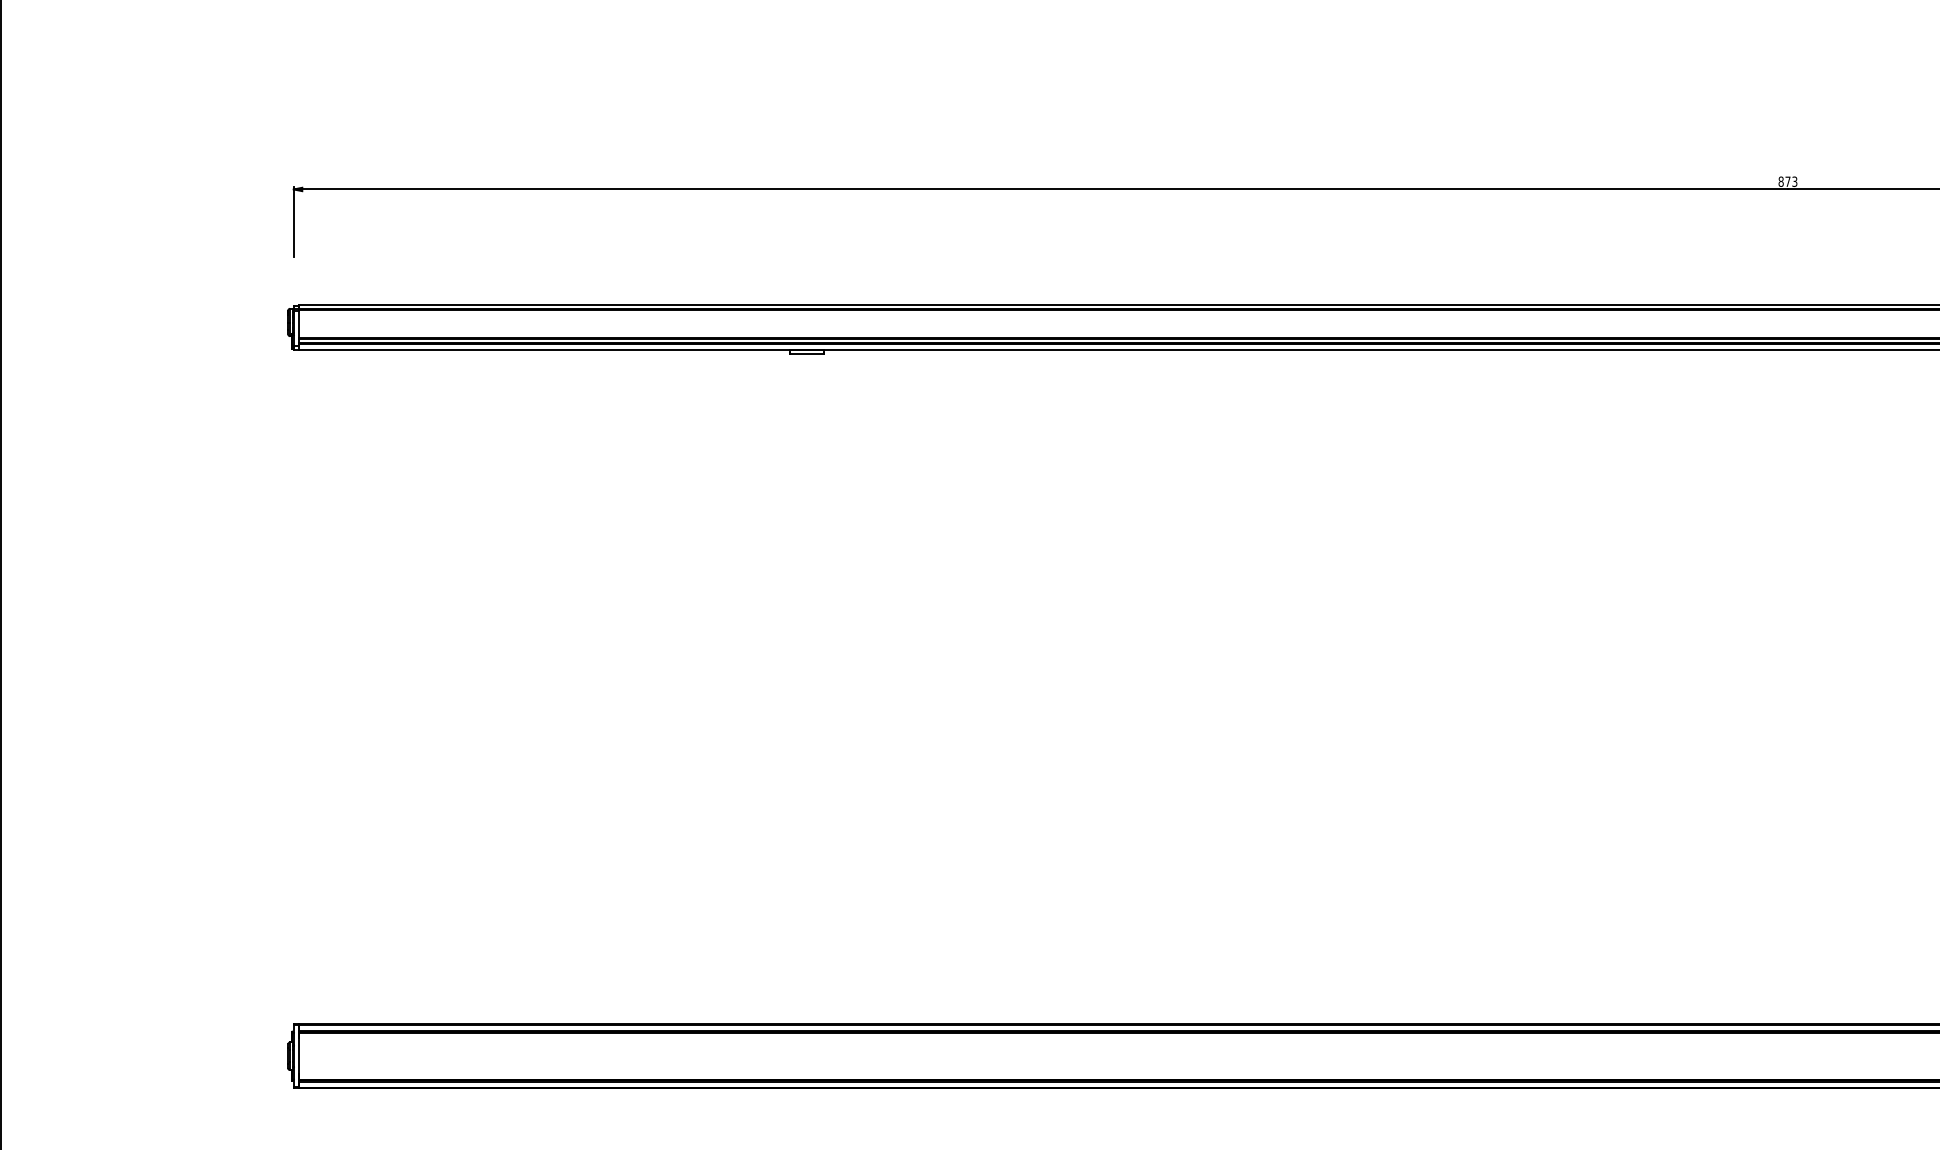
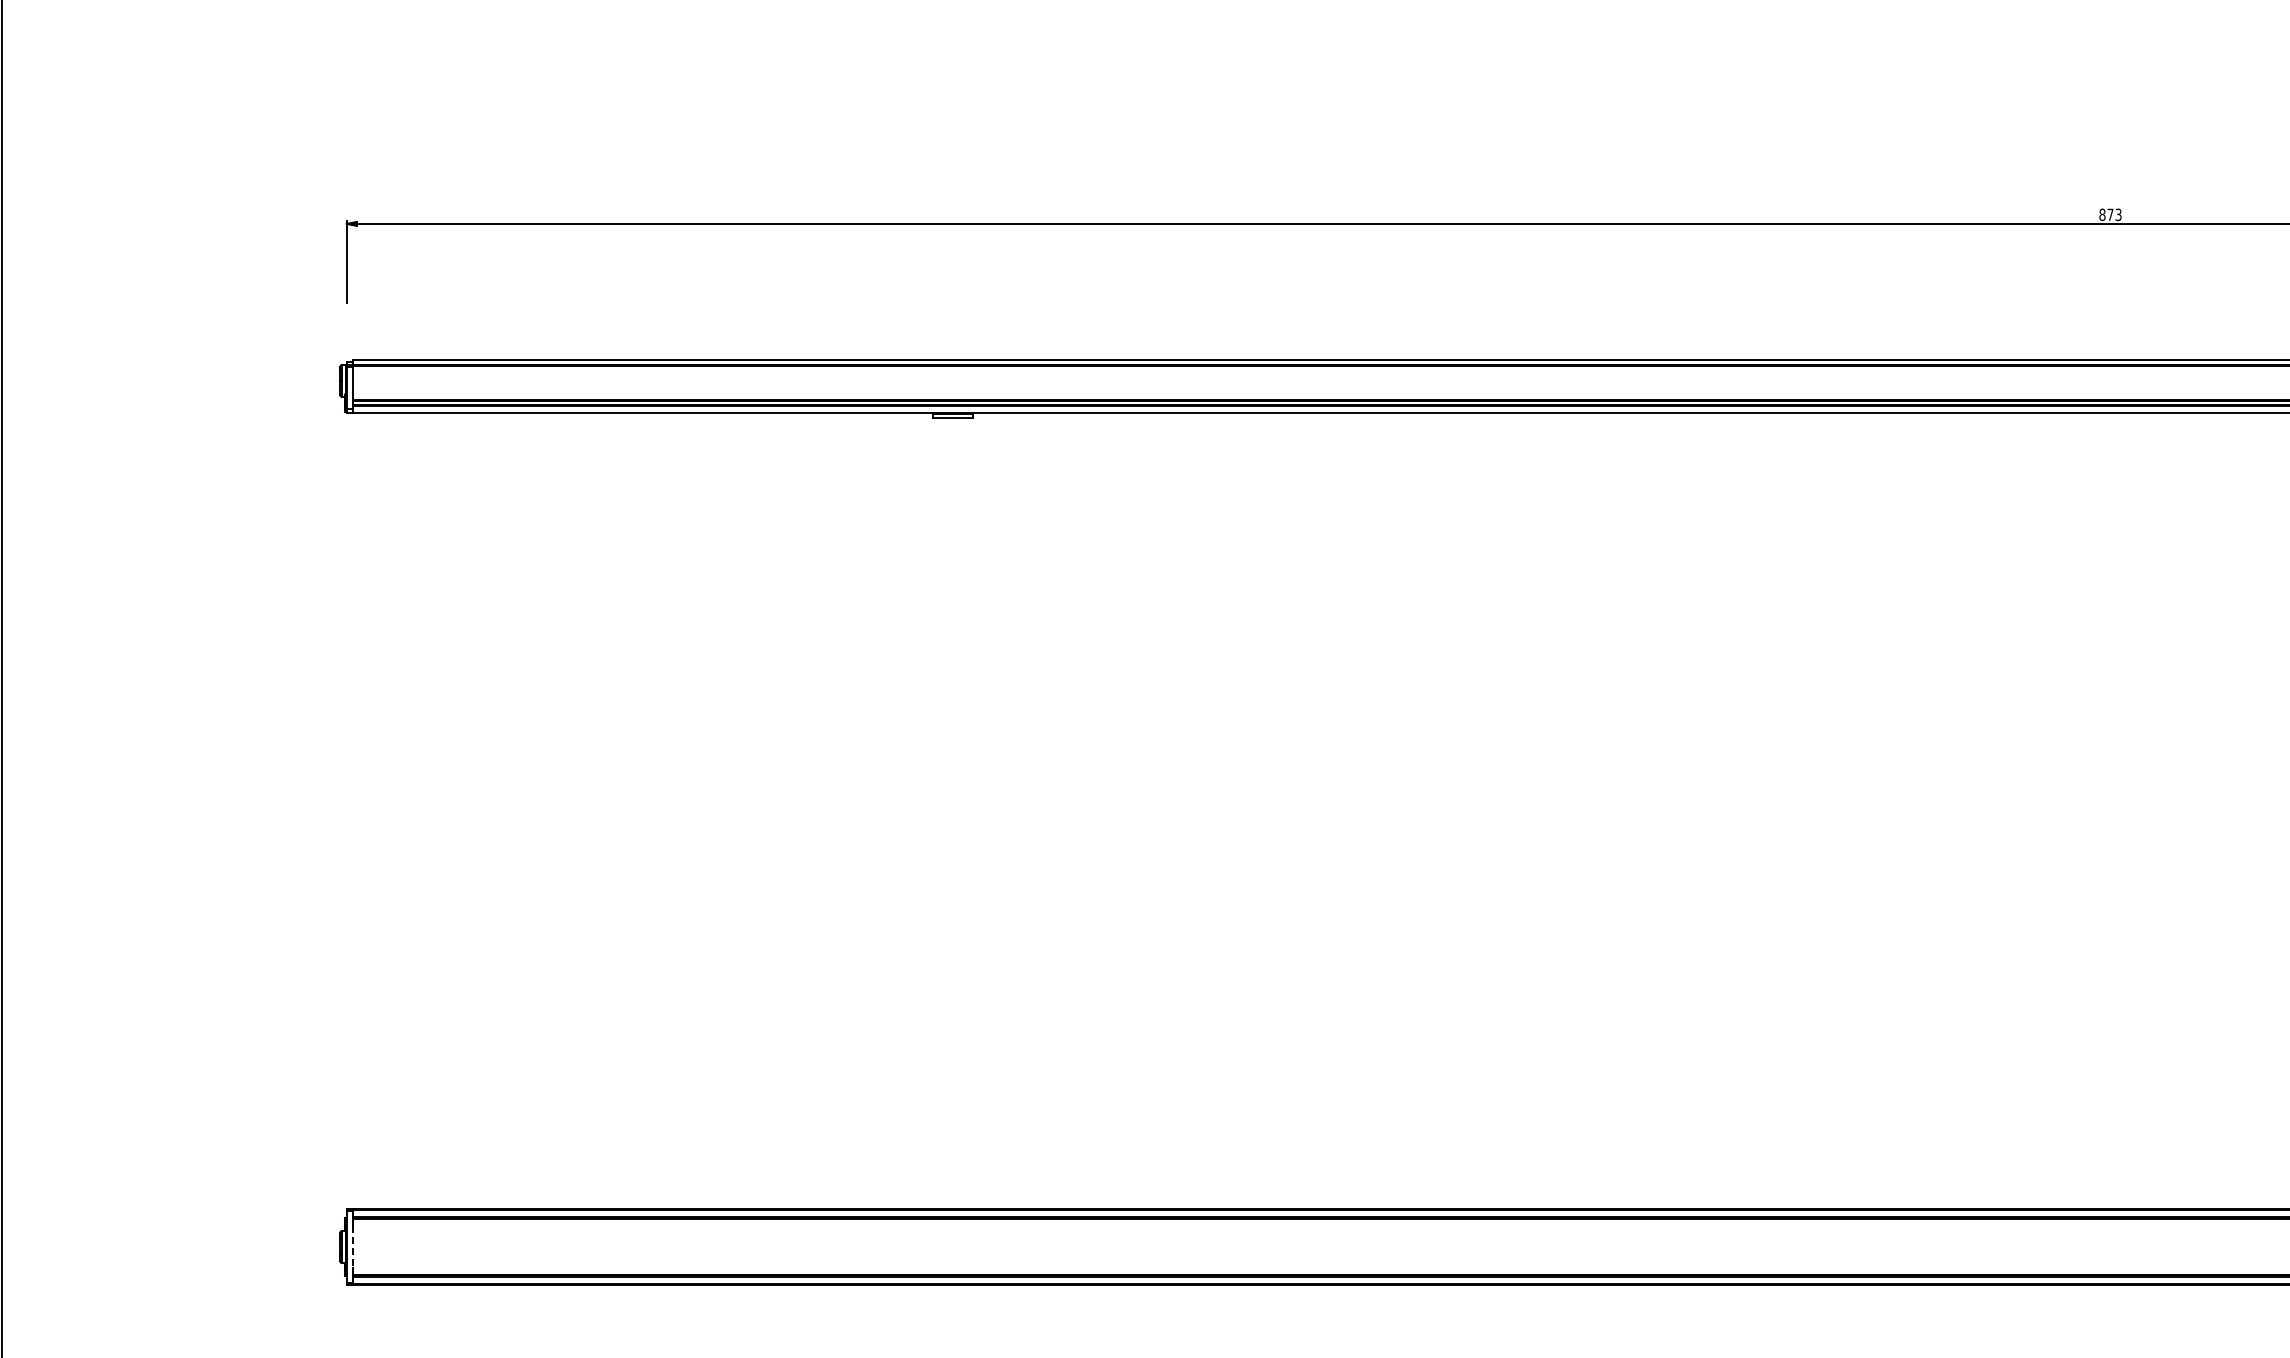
line: (298, 1056) -> (352, 1247), solid -> dashed

